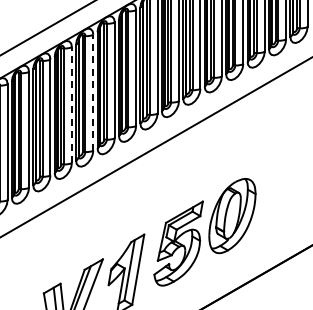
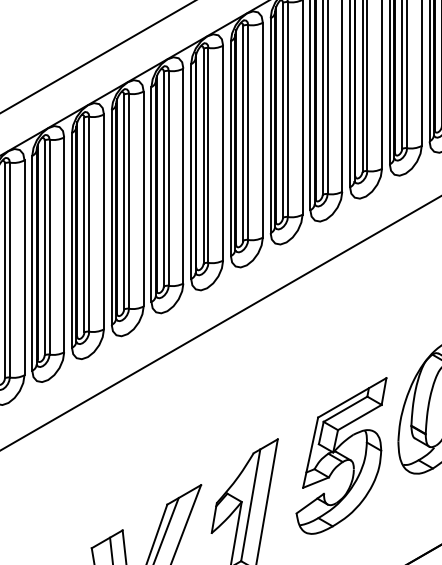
line: (93, 92) -> (183, 175), dashed -> solid
line: (71, 105) -> (142, 199), dashed -> solid

